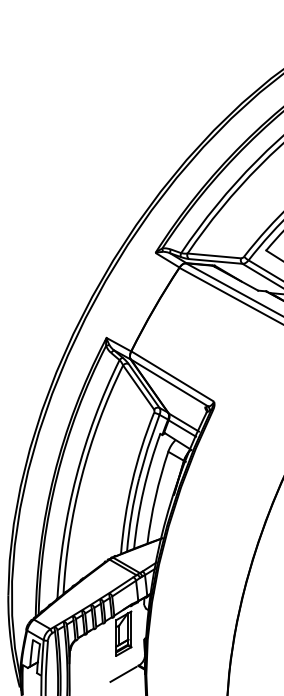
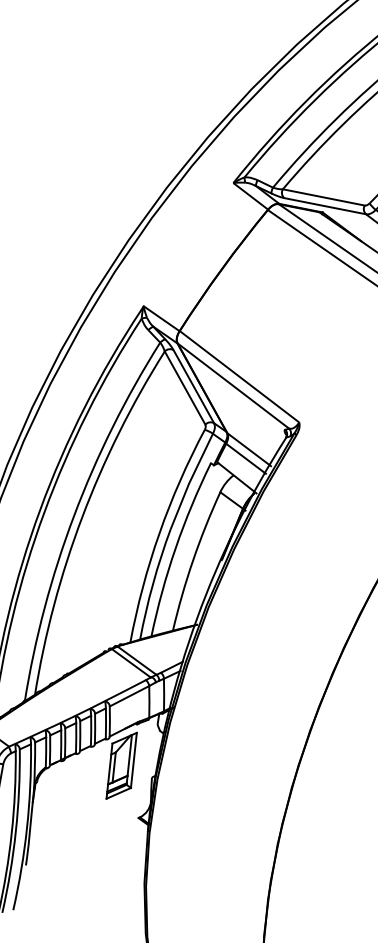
line: (123, 674) -> (114, 828), removed

